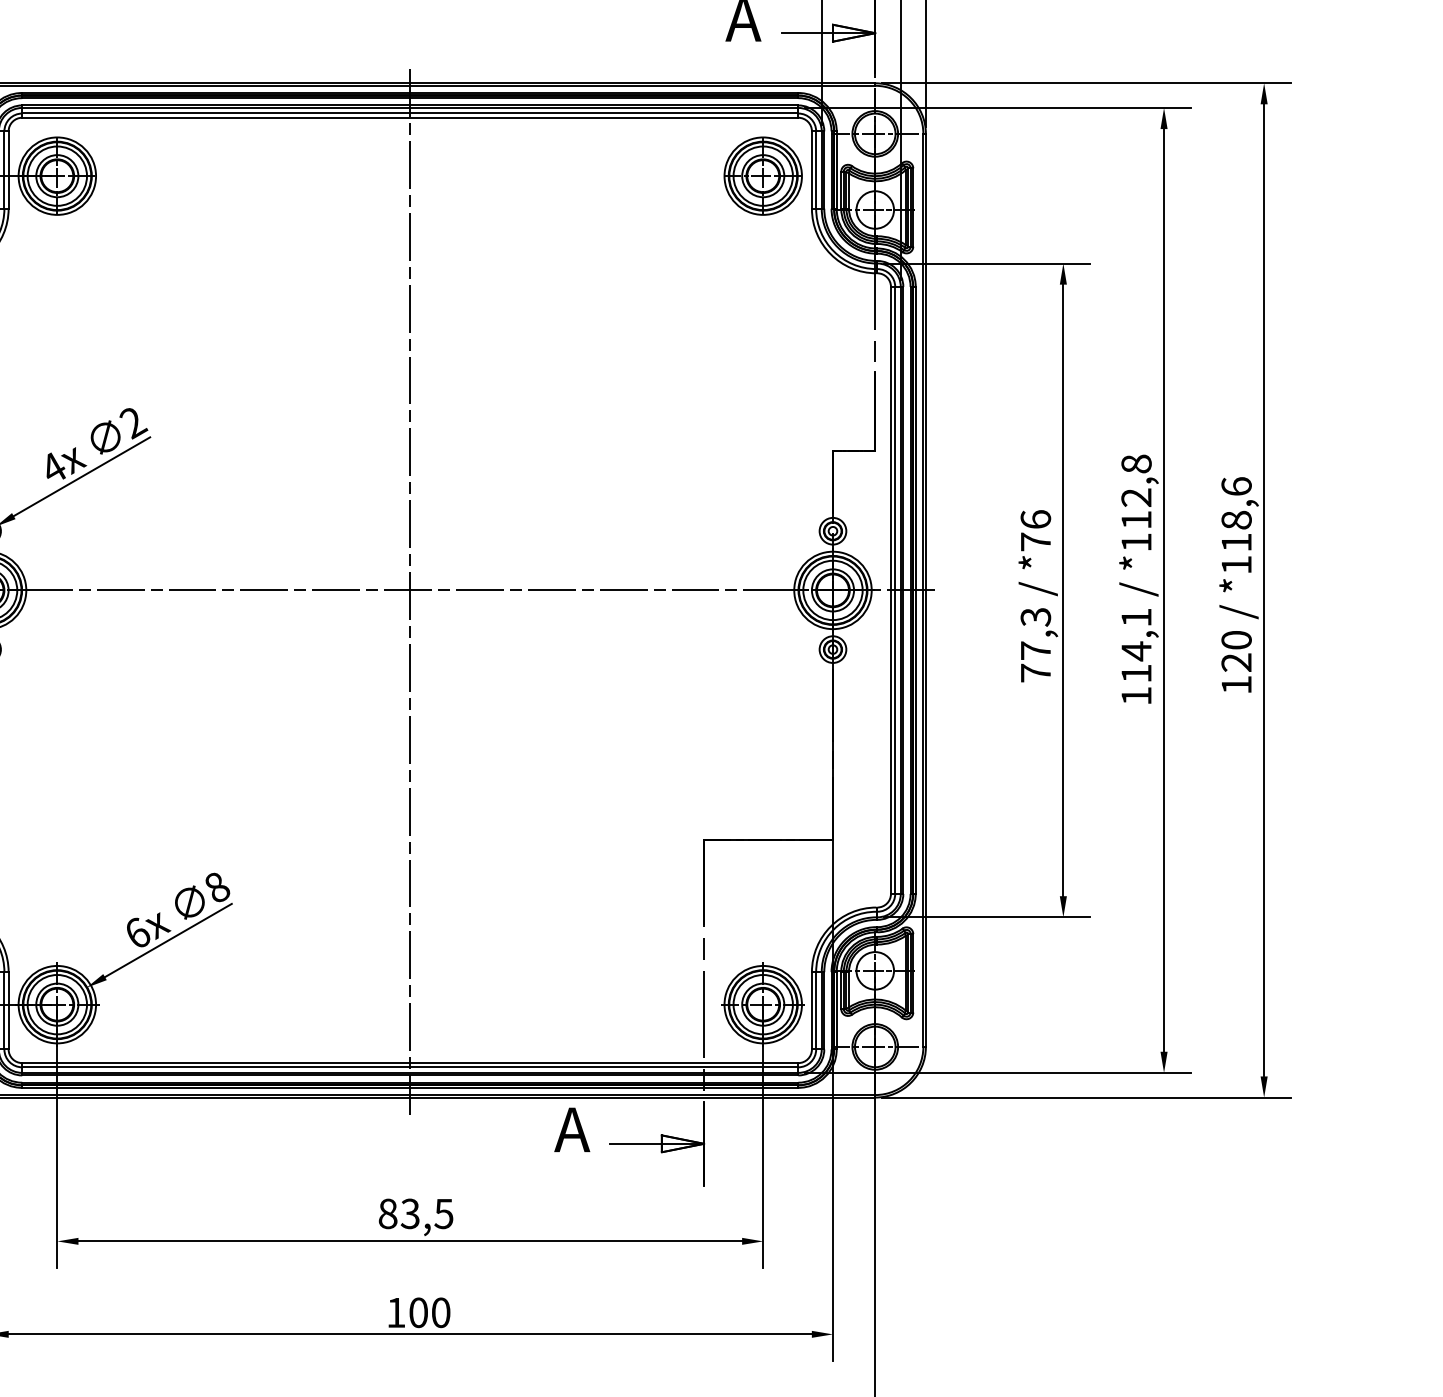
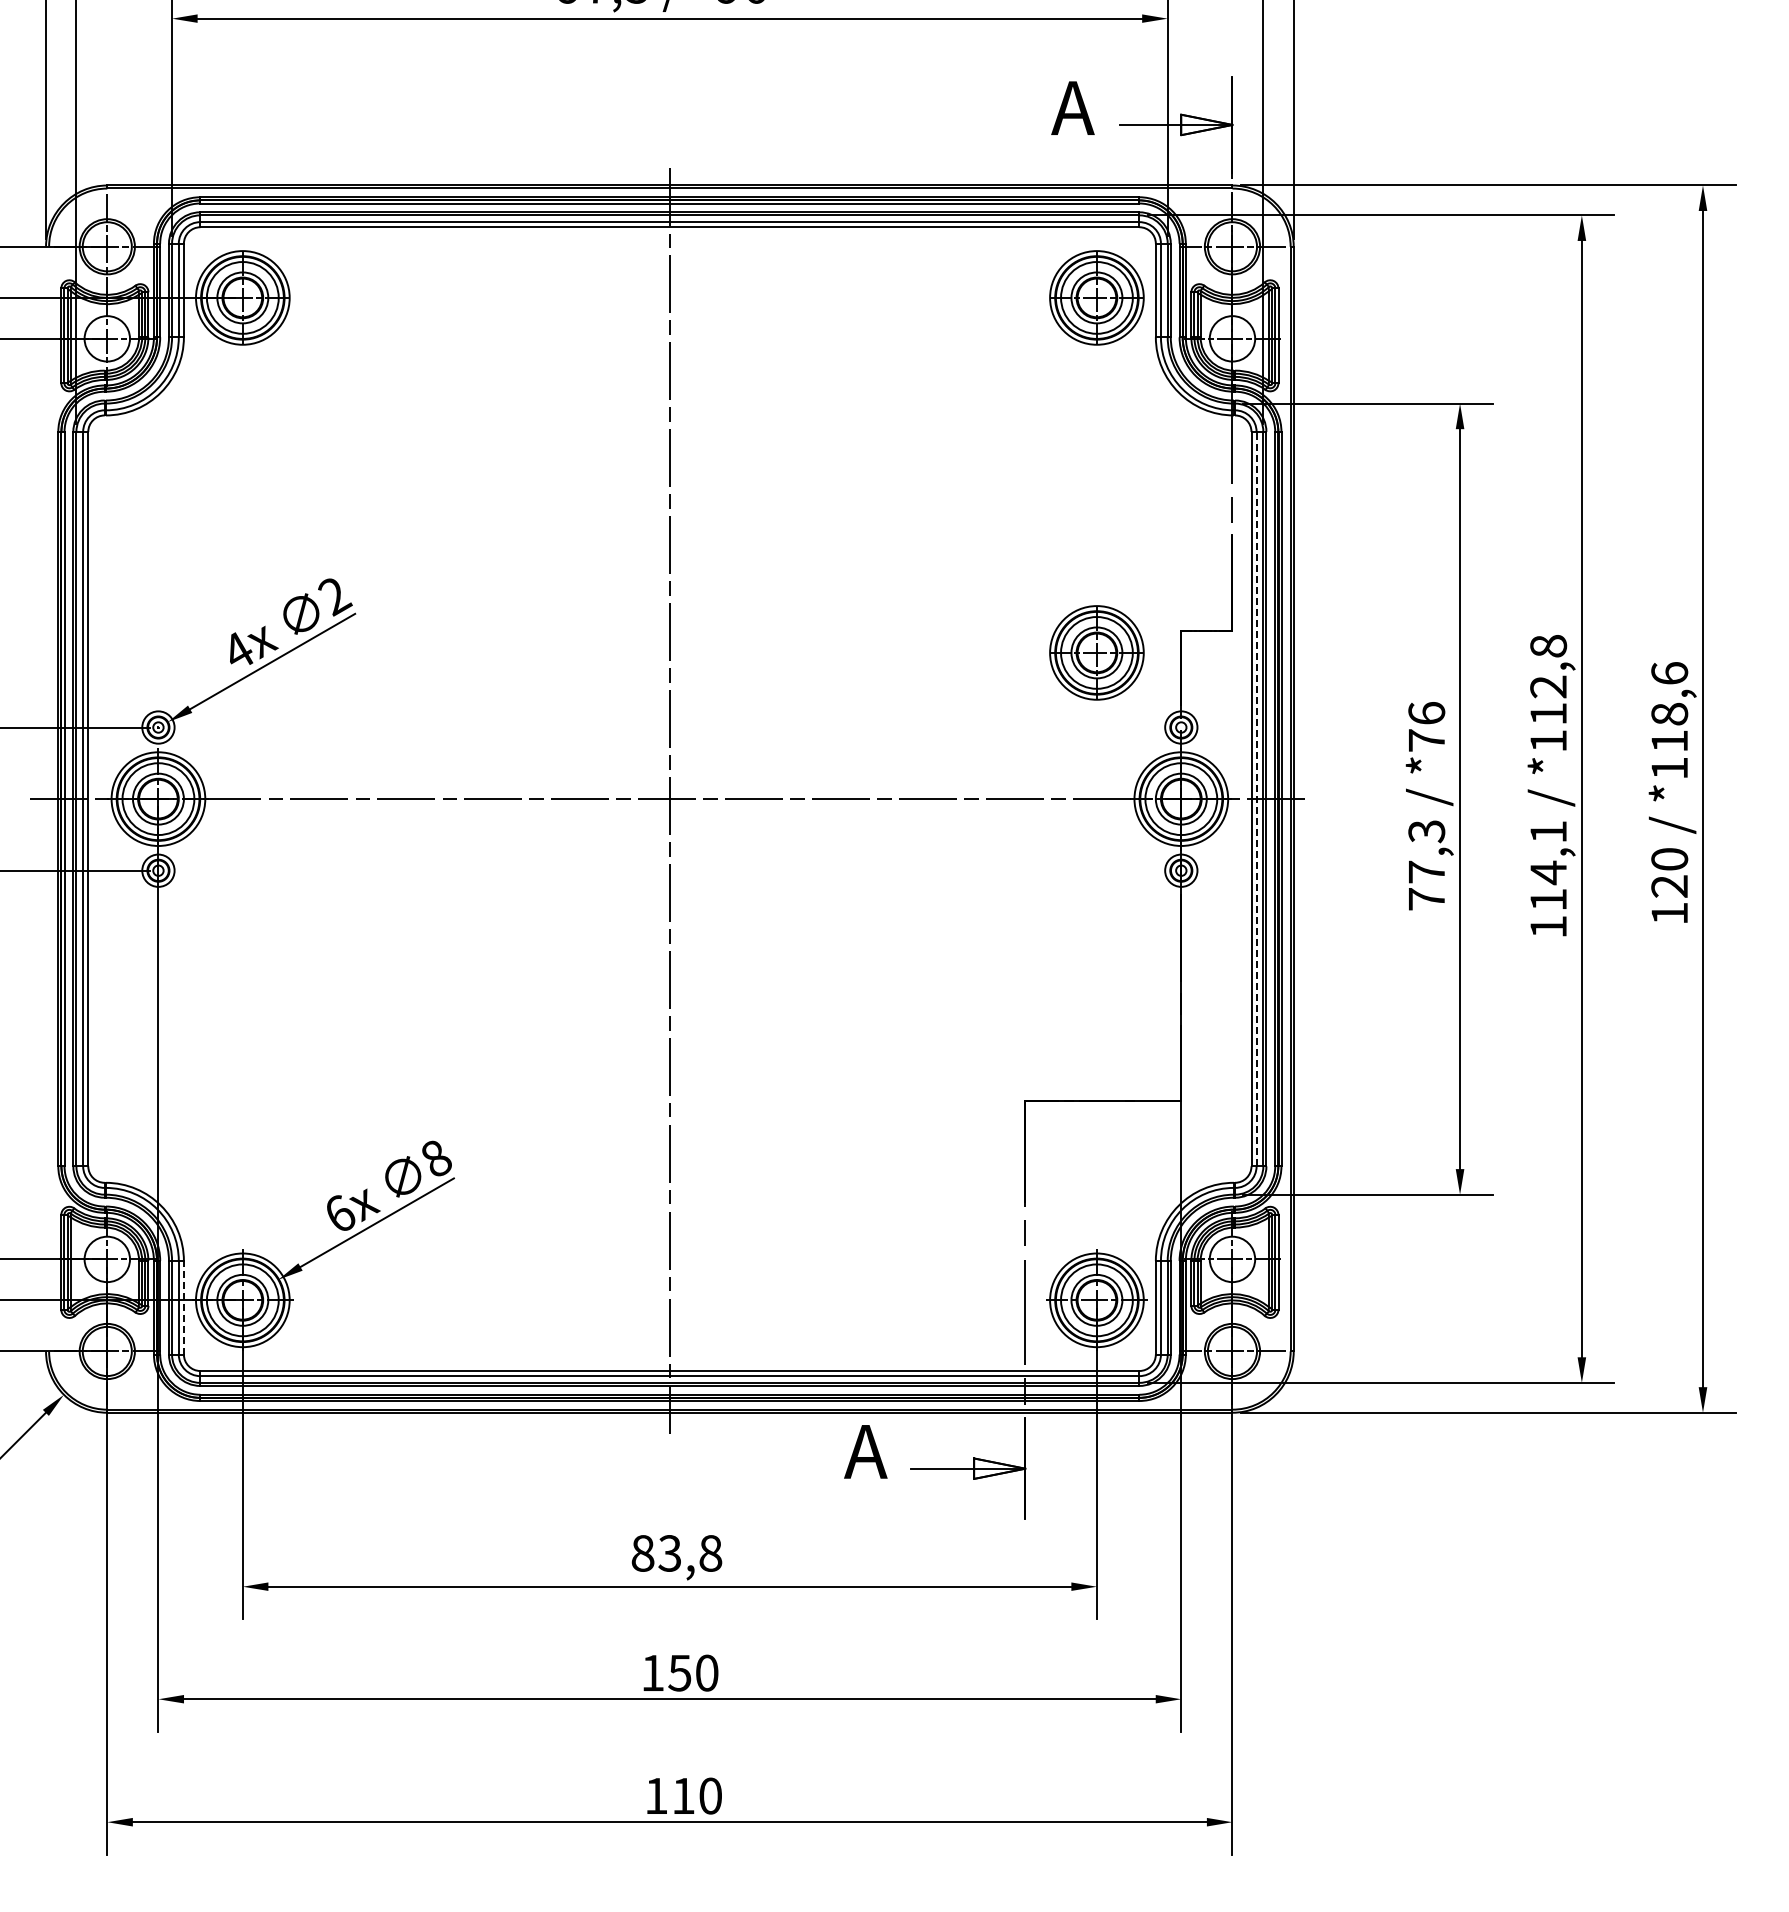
part: (762, 469) -> (1096, 652), added
line: (895, 589) -> (1256, 798), solid -> dashed
line: (8, 1010) -> (183, 1307), solid -> dashed
text: (443, 1213) -> (710, 1553), 83,5 -> 83,8
text: (418, 1312) -> (679, 1672), 100 -> 150

